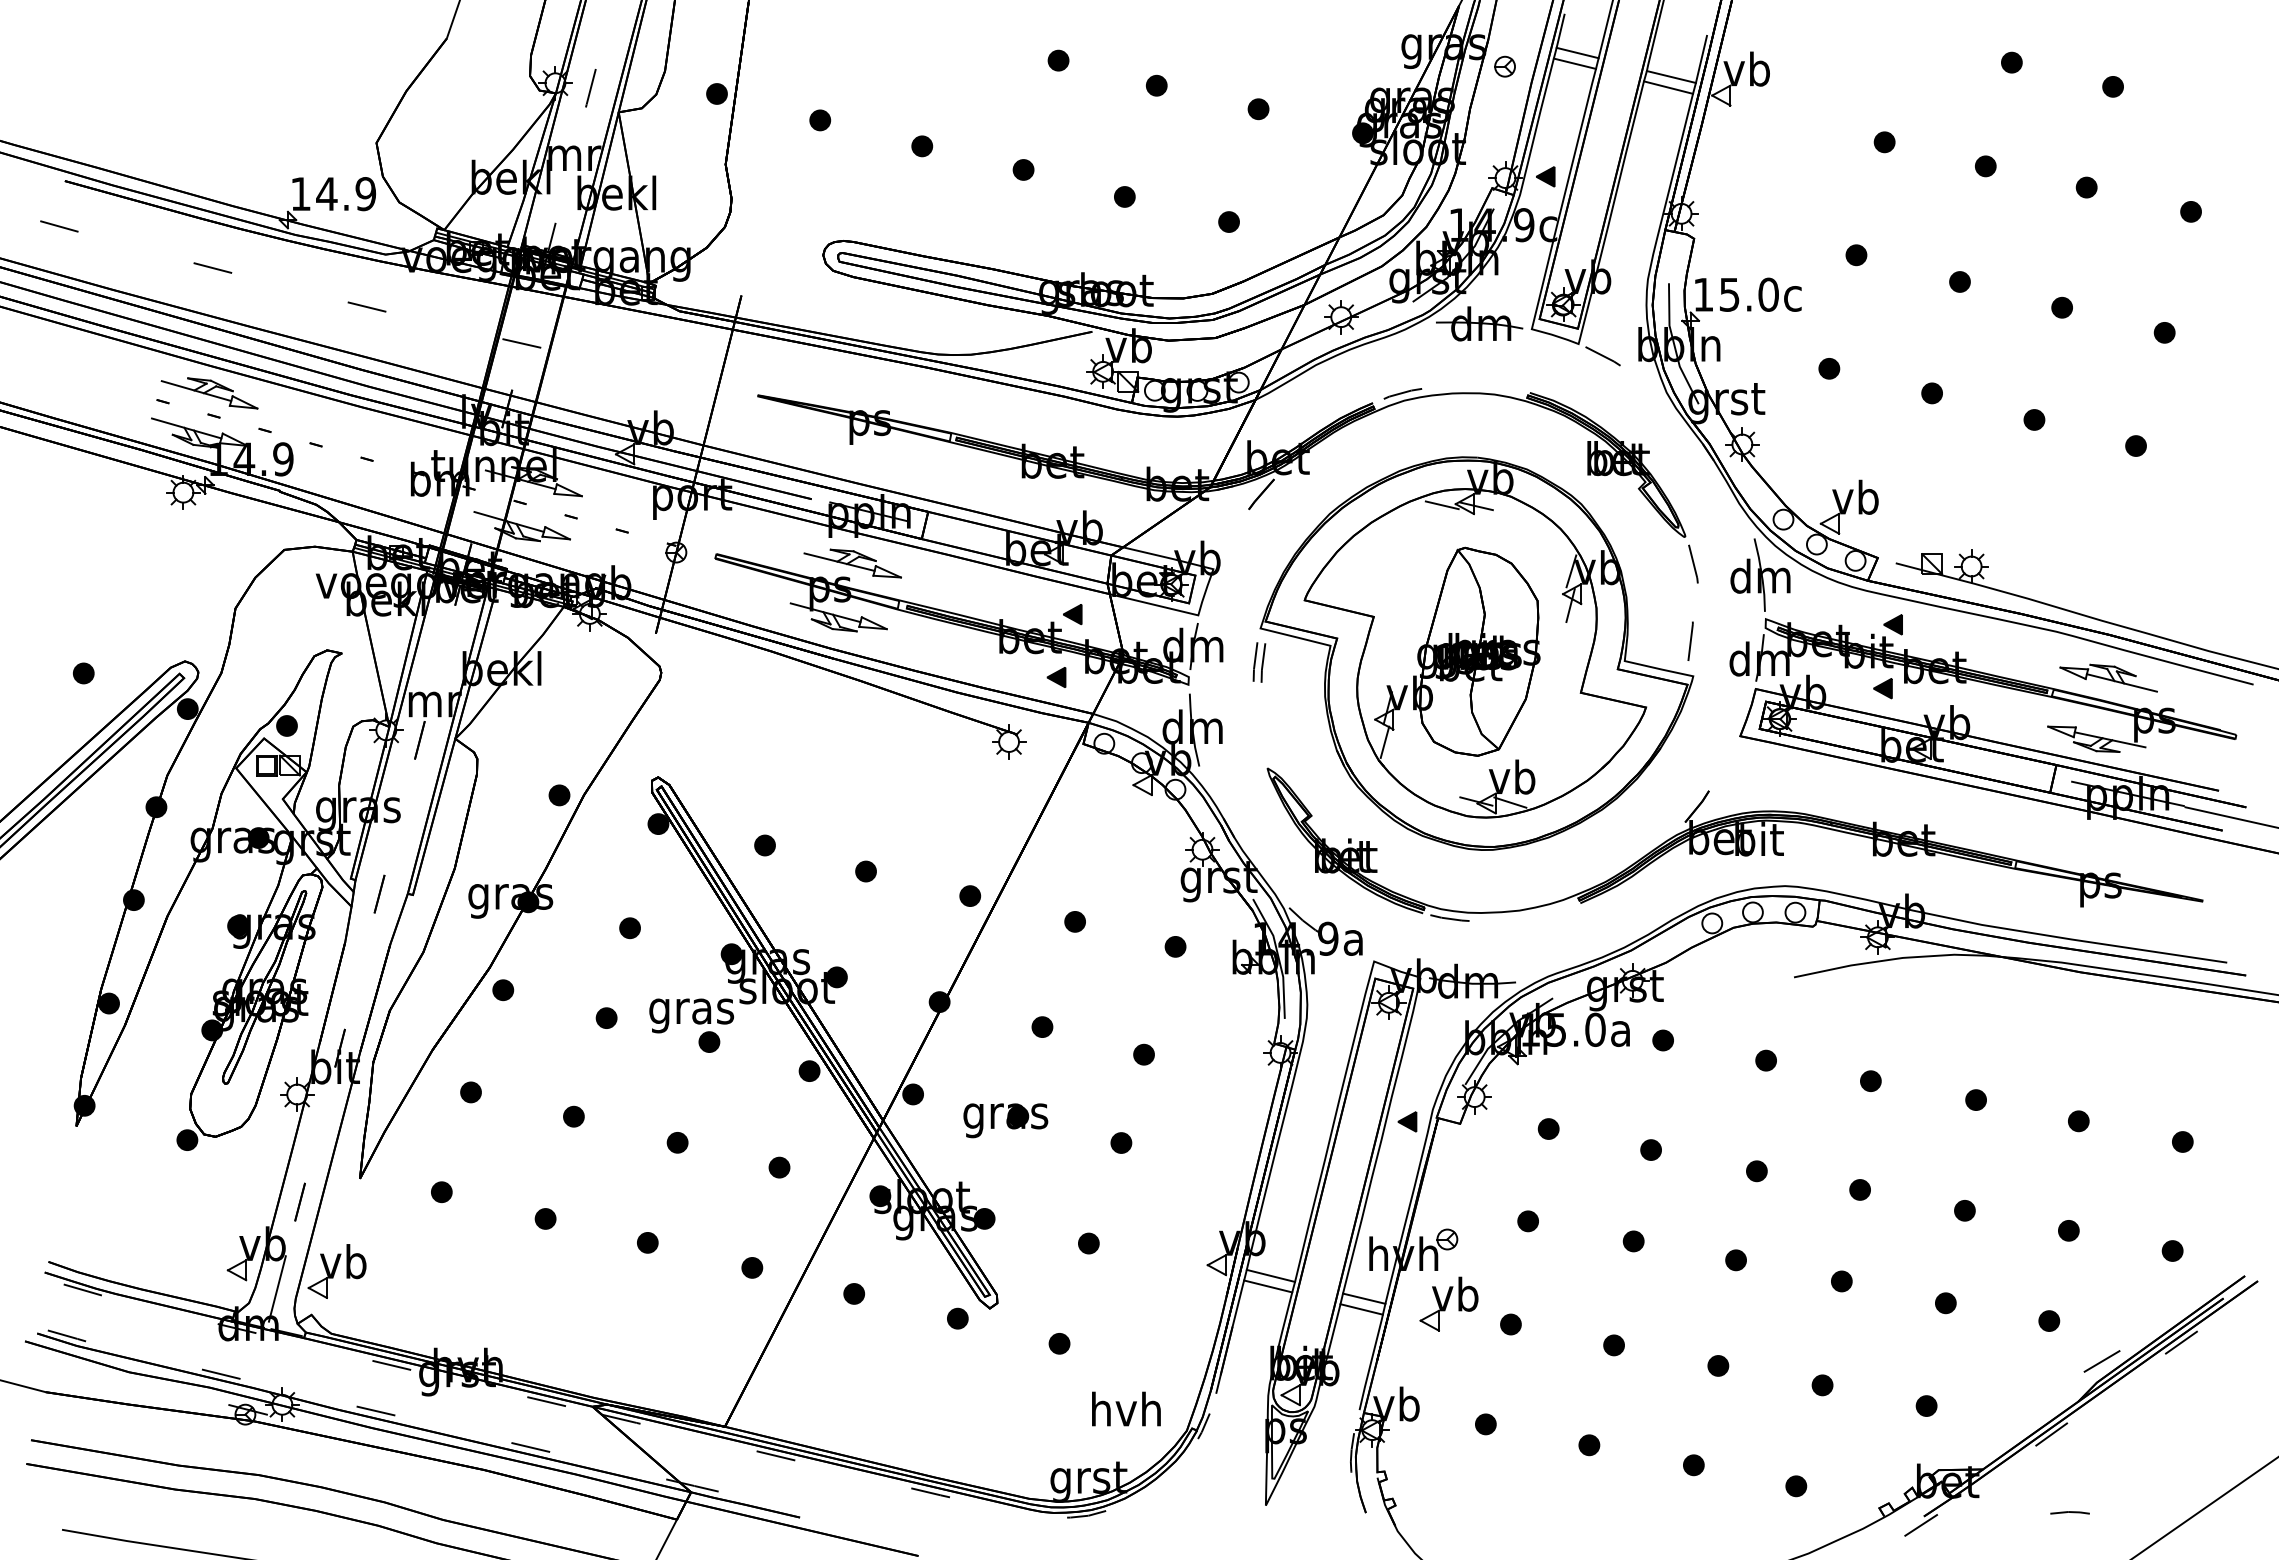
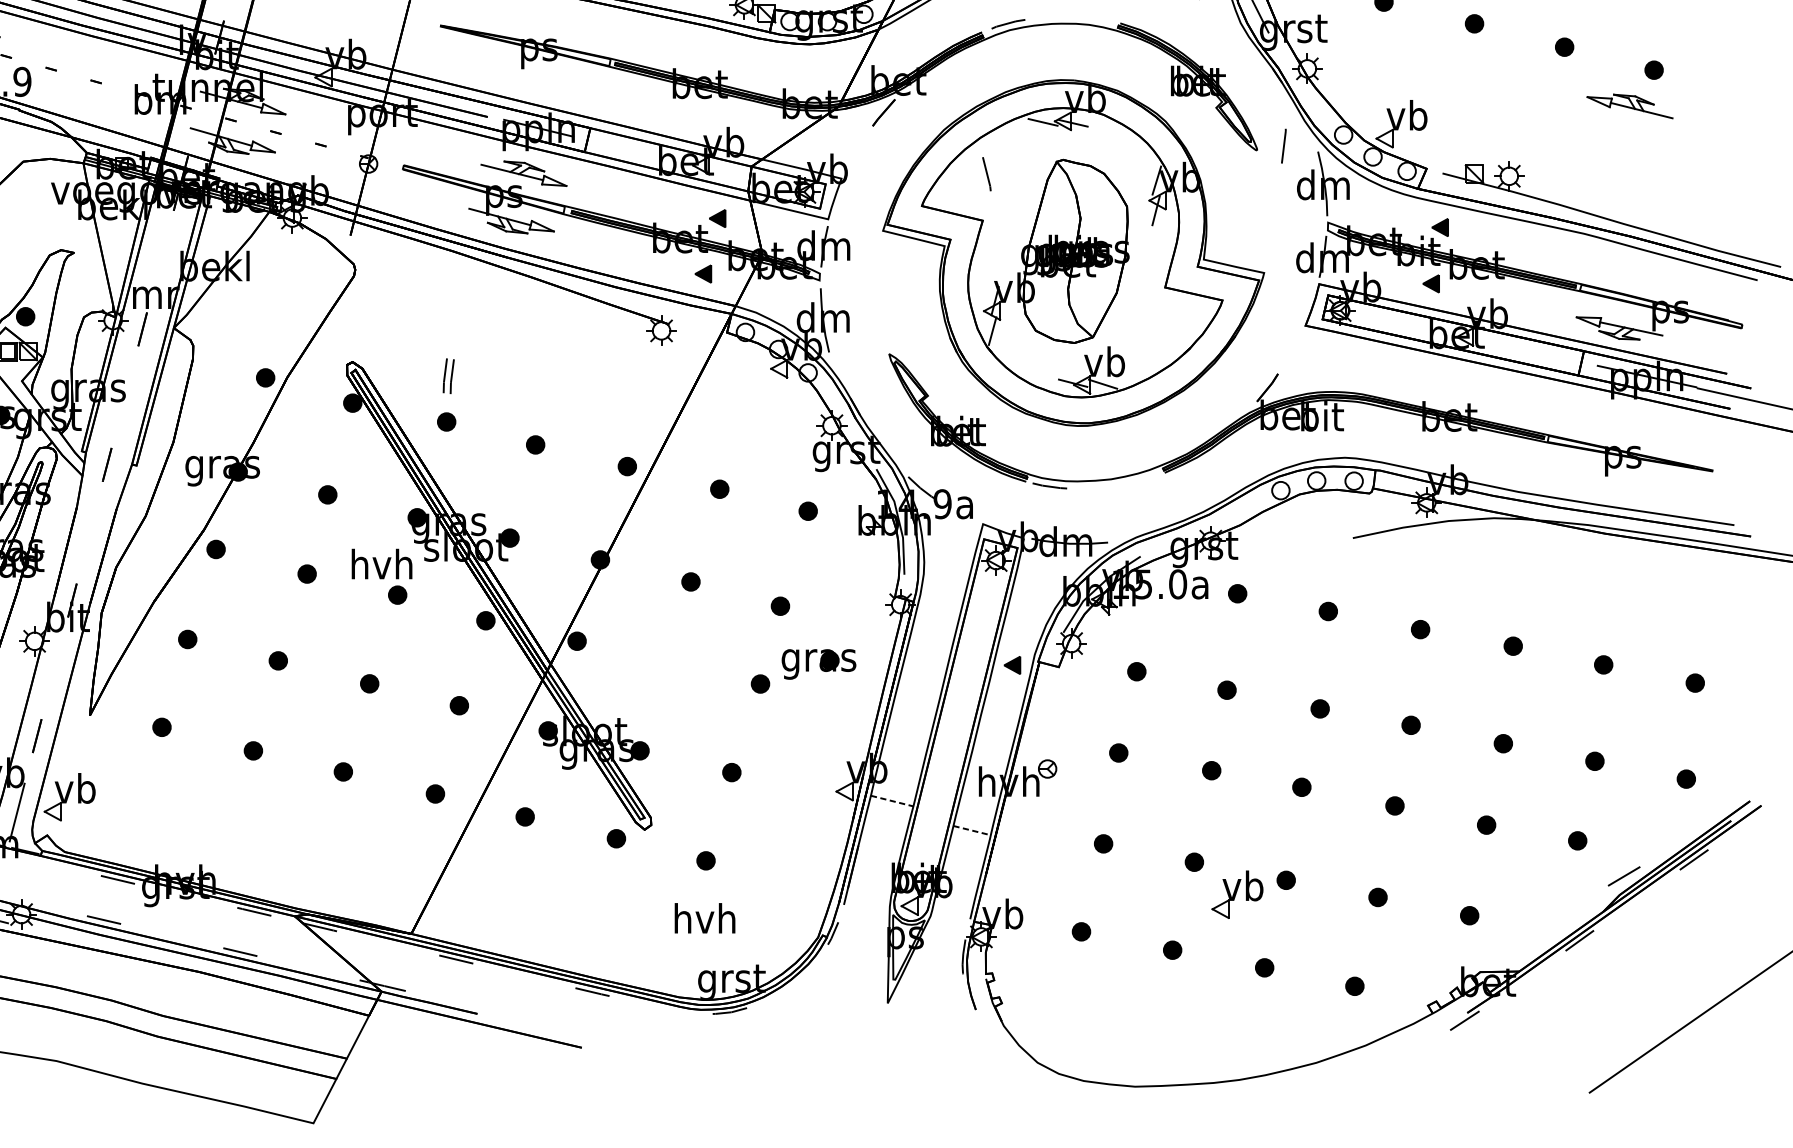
line: (1693, 563) -> (986, 173), moved
line: (1690, 640) -> (1283, 145), moved
part: (1259, 662) -> (448, 376), moved
part: (2108, 677) -> (1629, 105), moved
text: (691, 1011) -> (381, 568), gras -> hvh
part: (1005, 1120) -> (818, 664), moved
line: (1270, 1275) -> (891, 800), solid -> dashed
line: (1268, 1286) -> (890, 810), removed
line: (1364, 1298) -> (974, 820), removed
part: (1448, 1303) -> (1237, 894), moved
line: (1361, 1309) -> (971, 830), solid -> dashed
text: (1126, 1408) -> (705, 917), moved
line: (2069, 1512) -> (1595, 1009), removed

